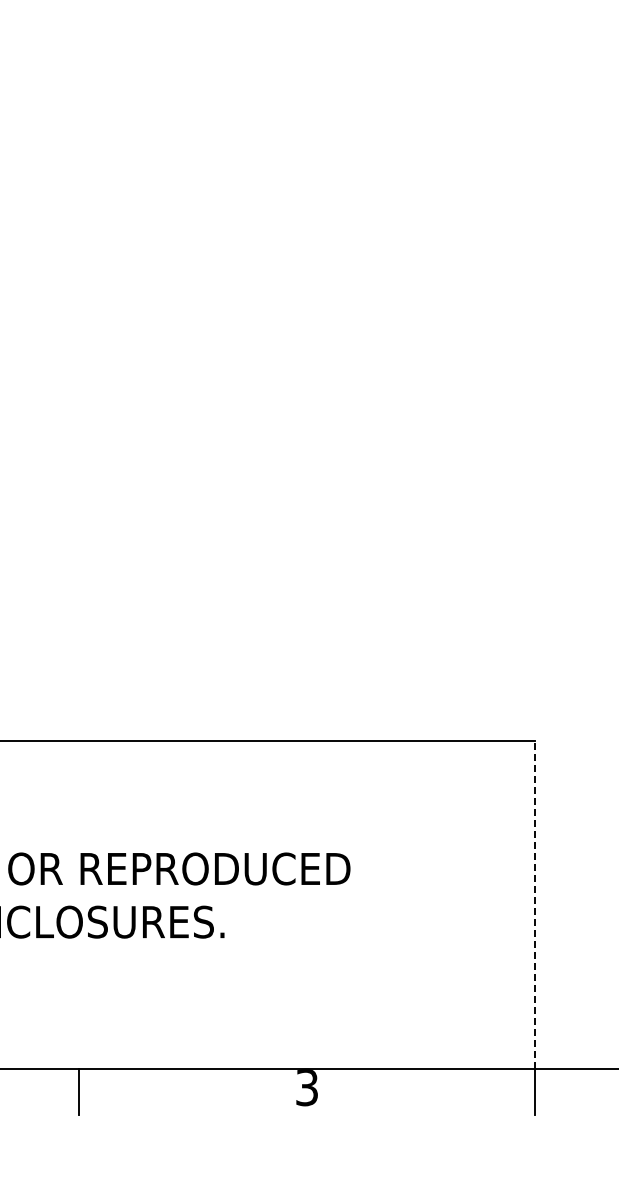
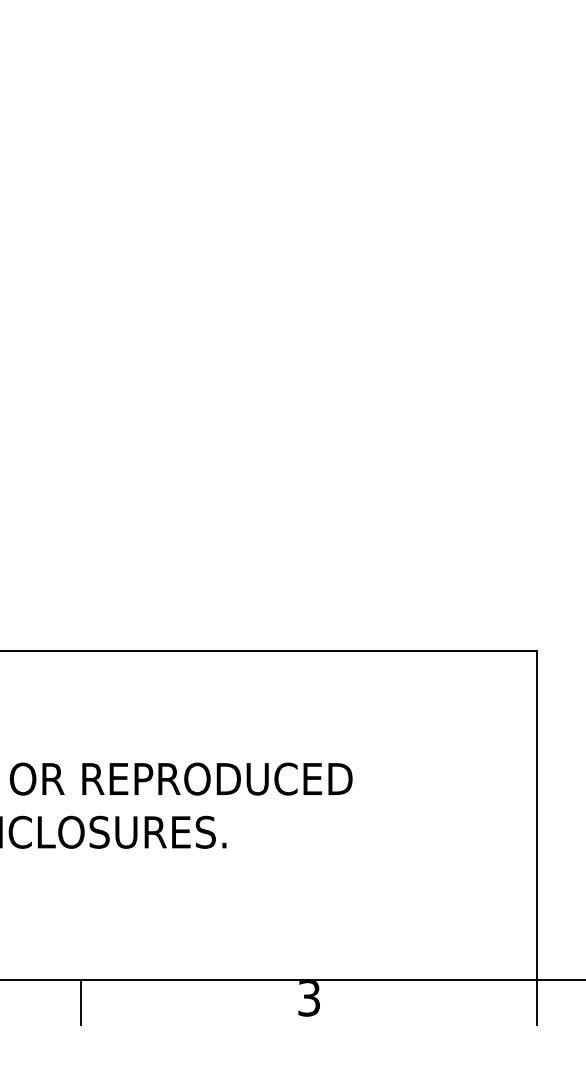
line: (535, 904) -> (537, 814), dashed -> solid

